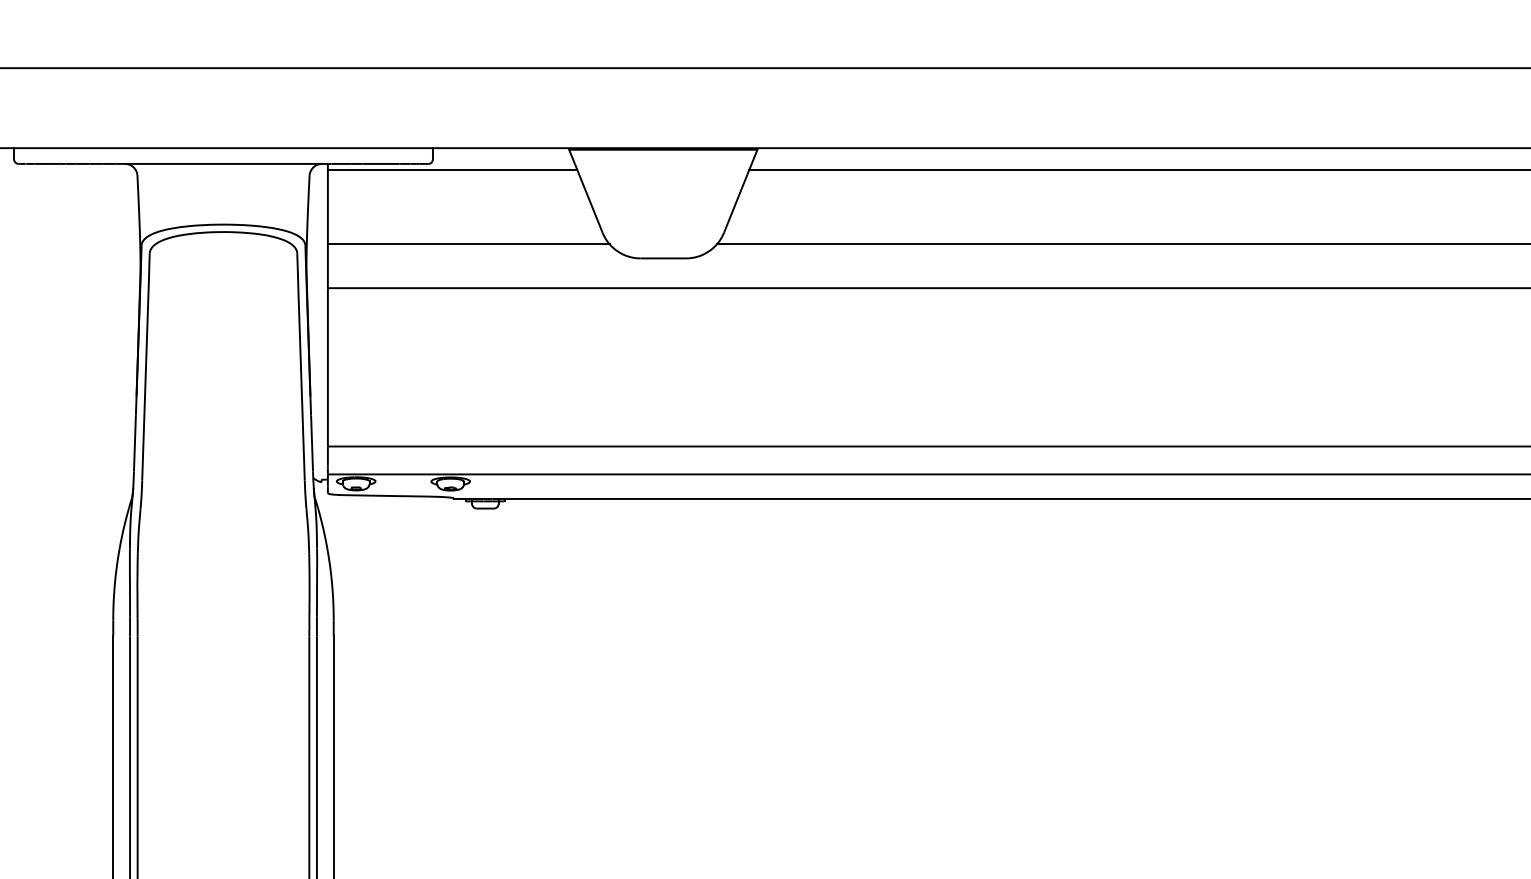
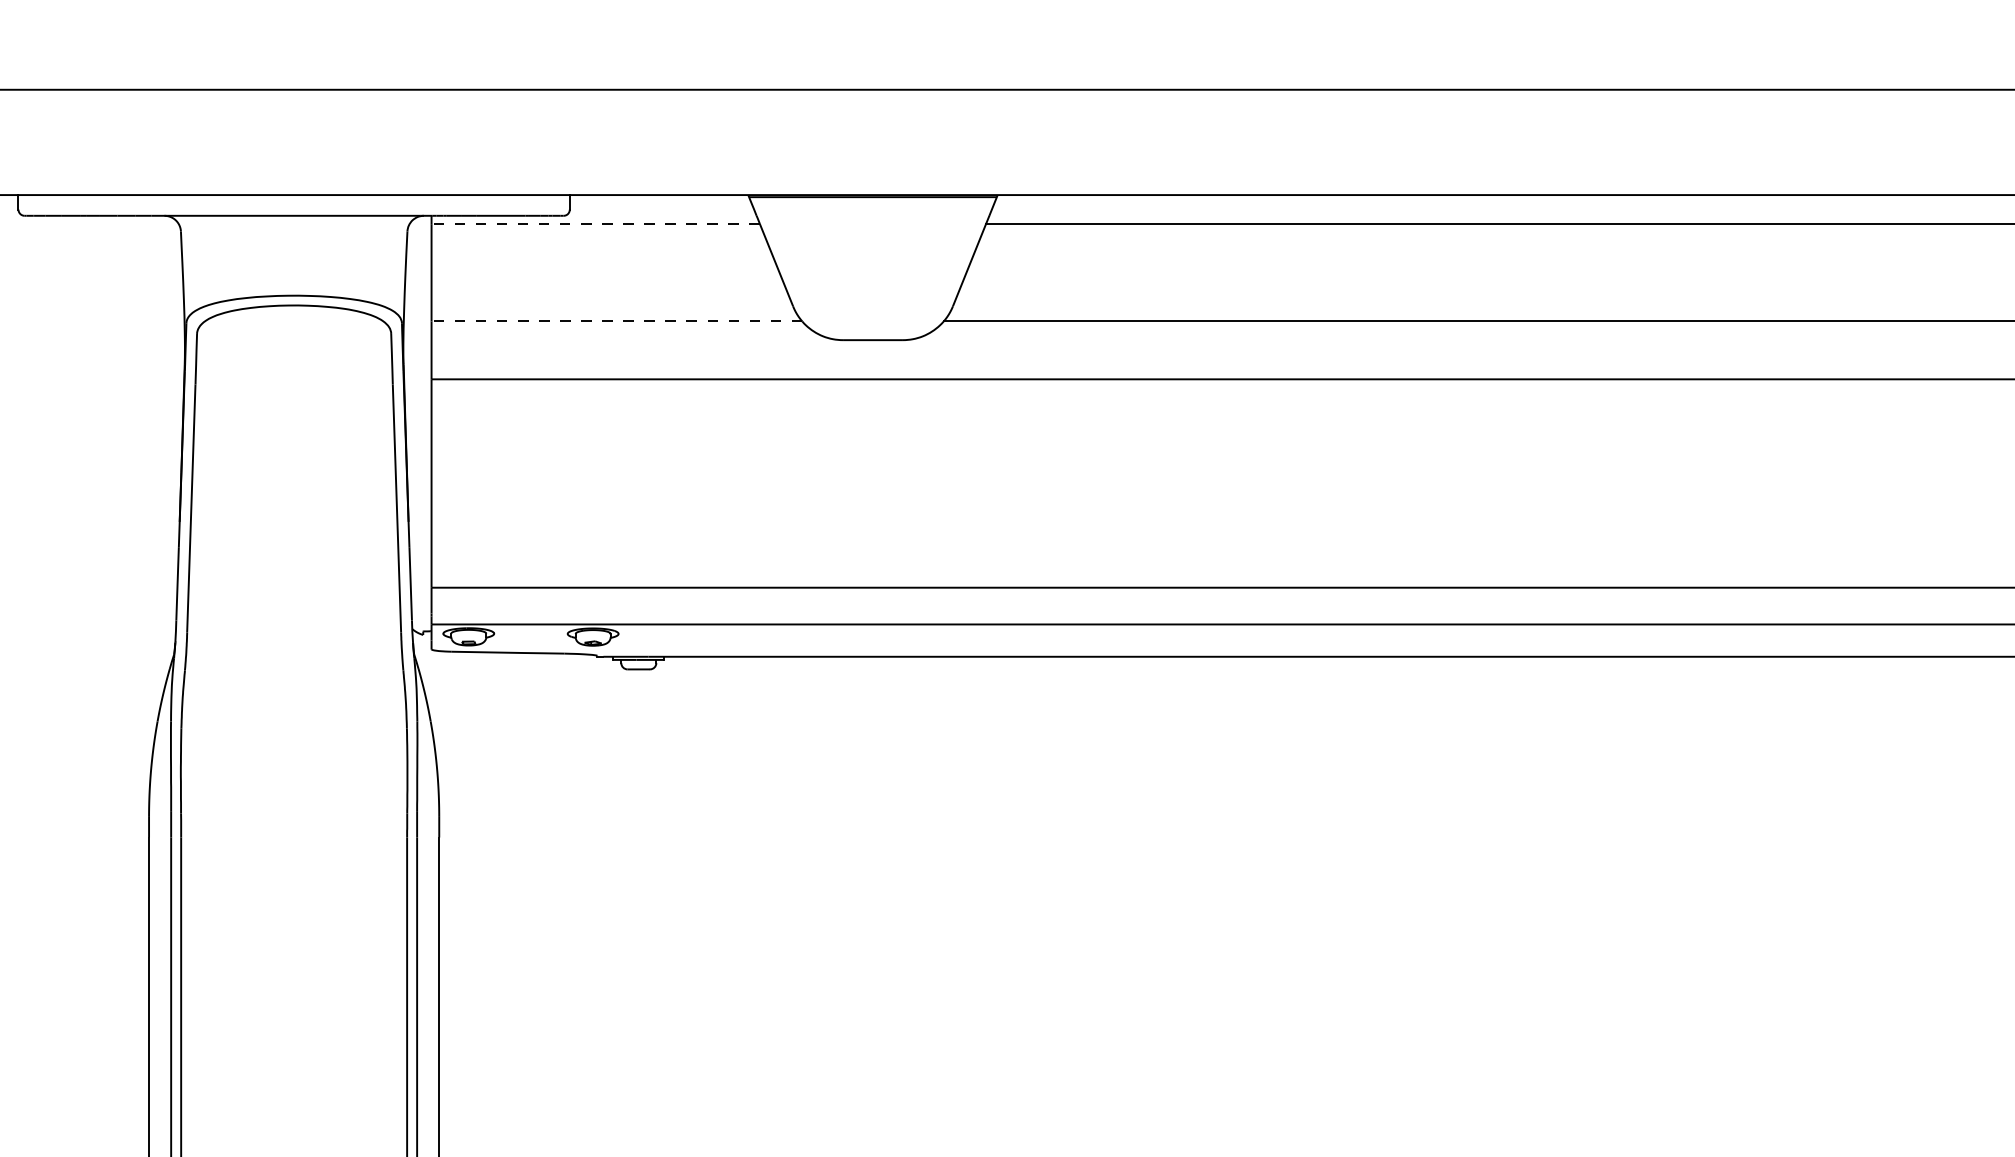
line: (452, 170) -> (595, 224), solid -> dashed
line: (468, 244) -> (616, 321), solid -> dashed

